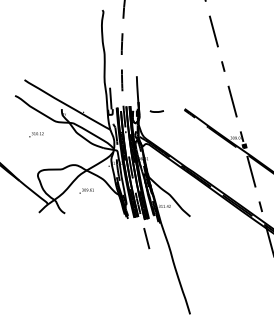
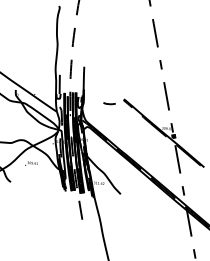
line: (156, 111) -> (109, 103), moved

